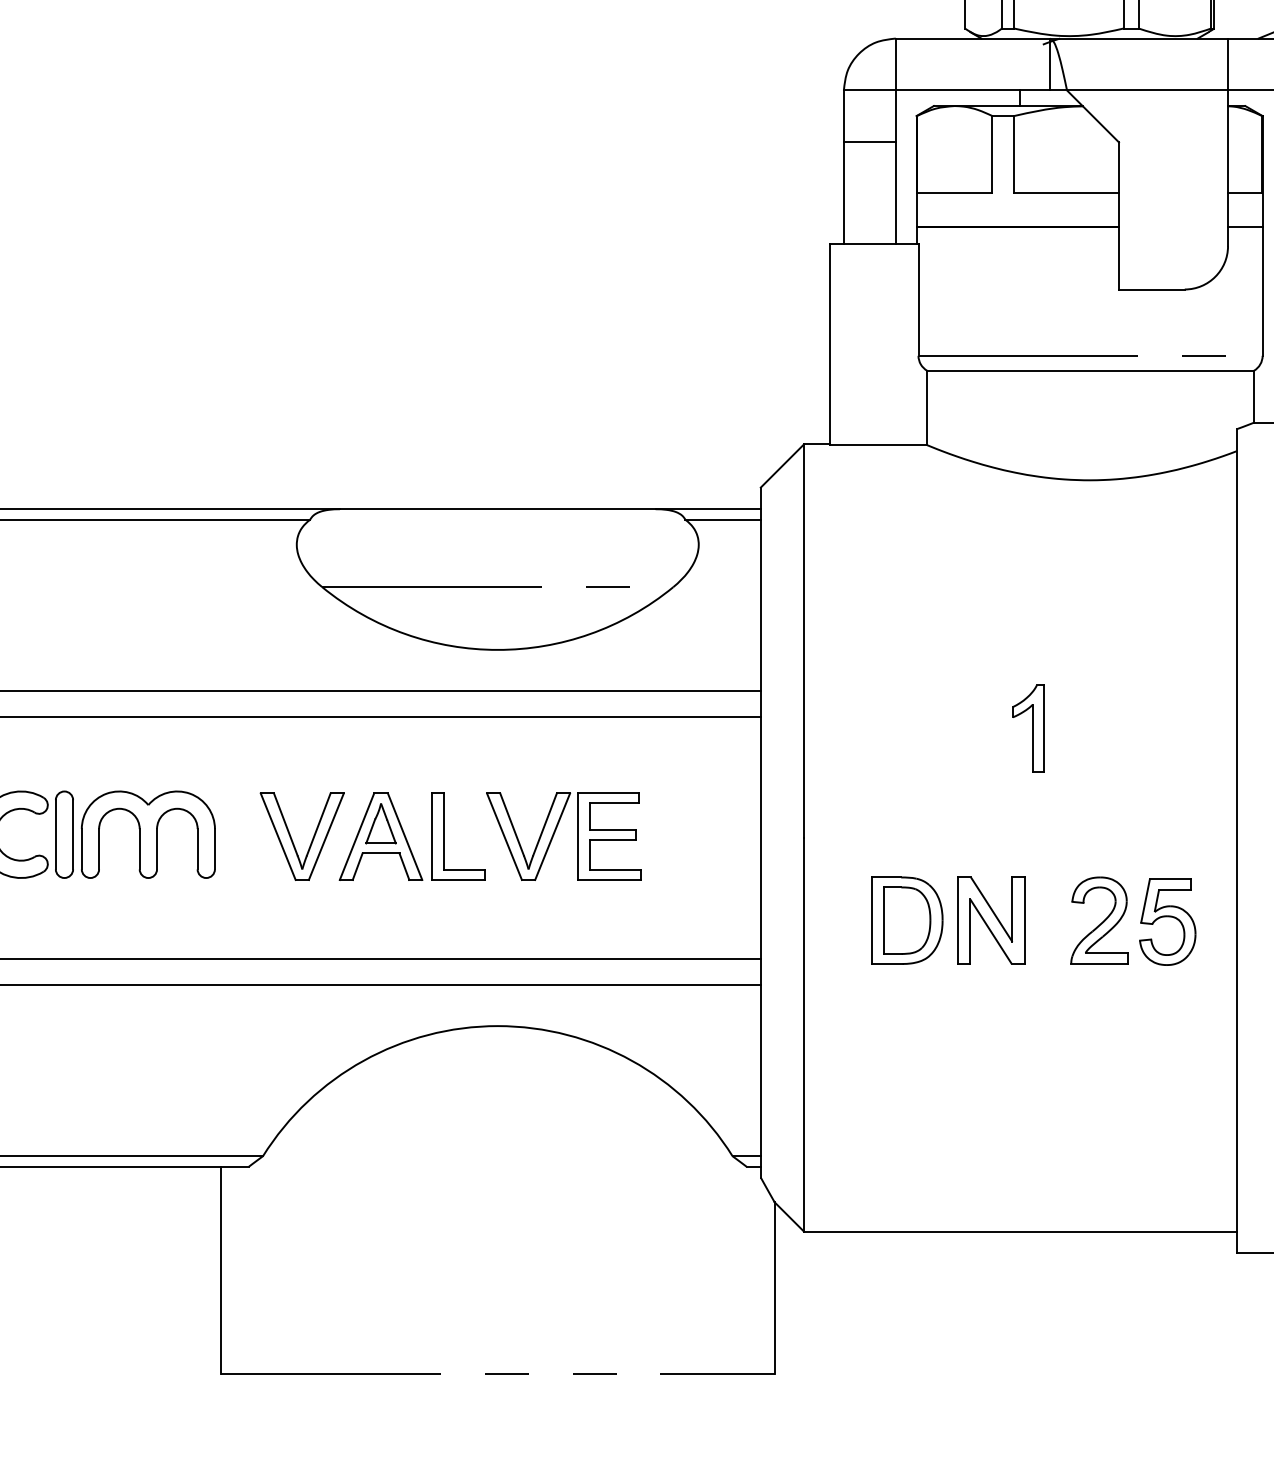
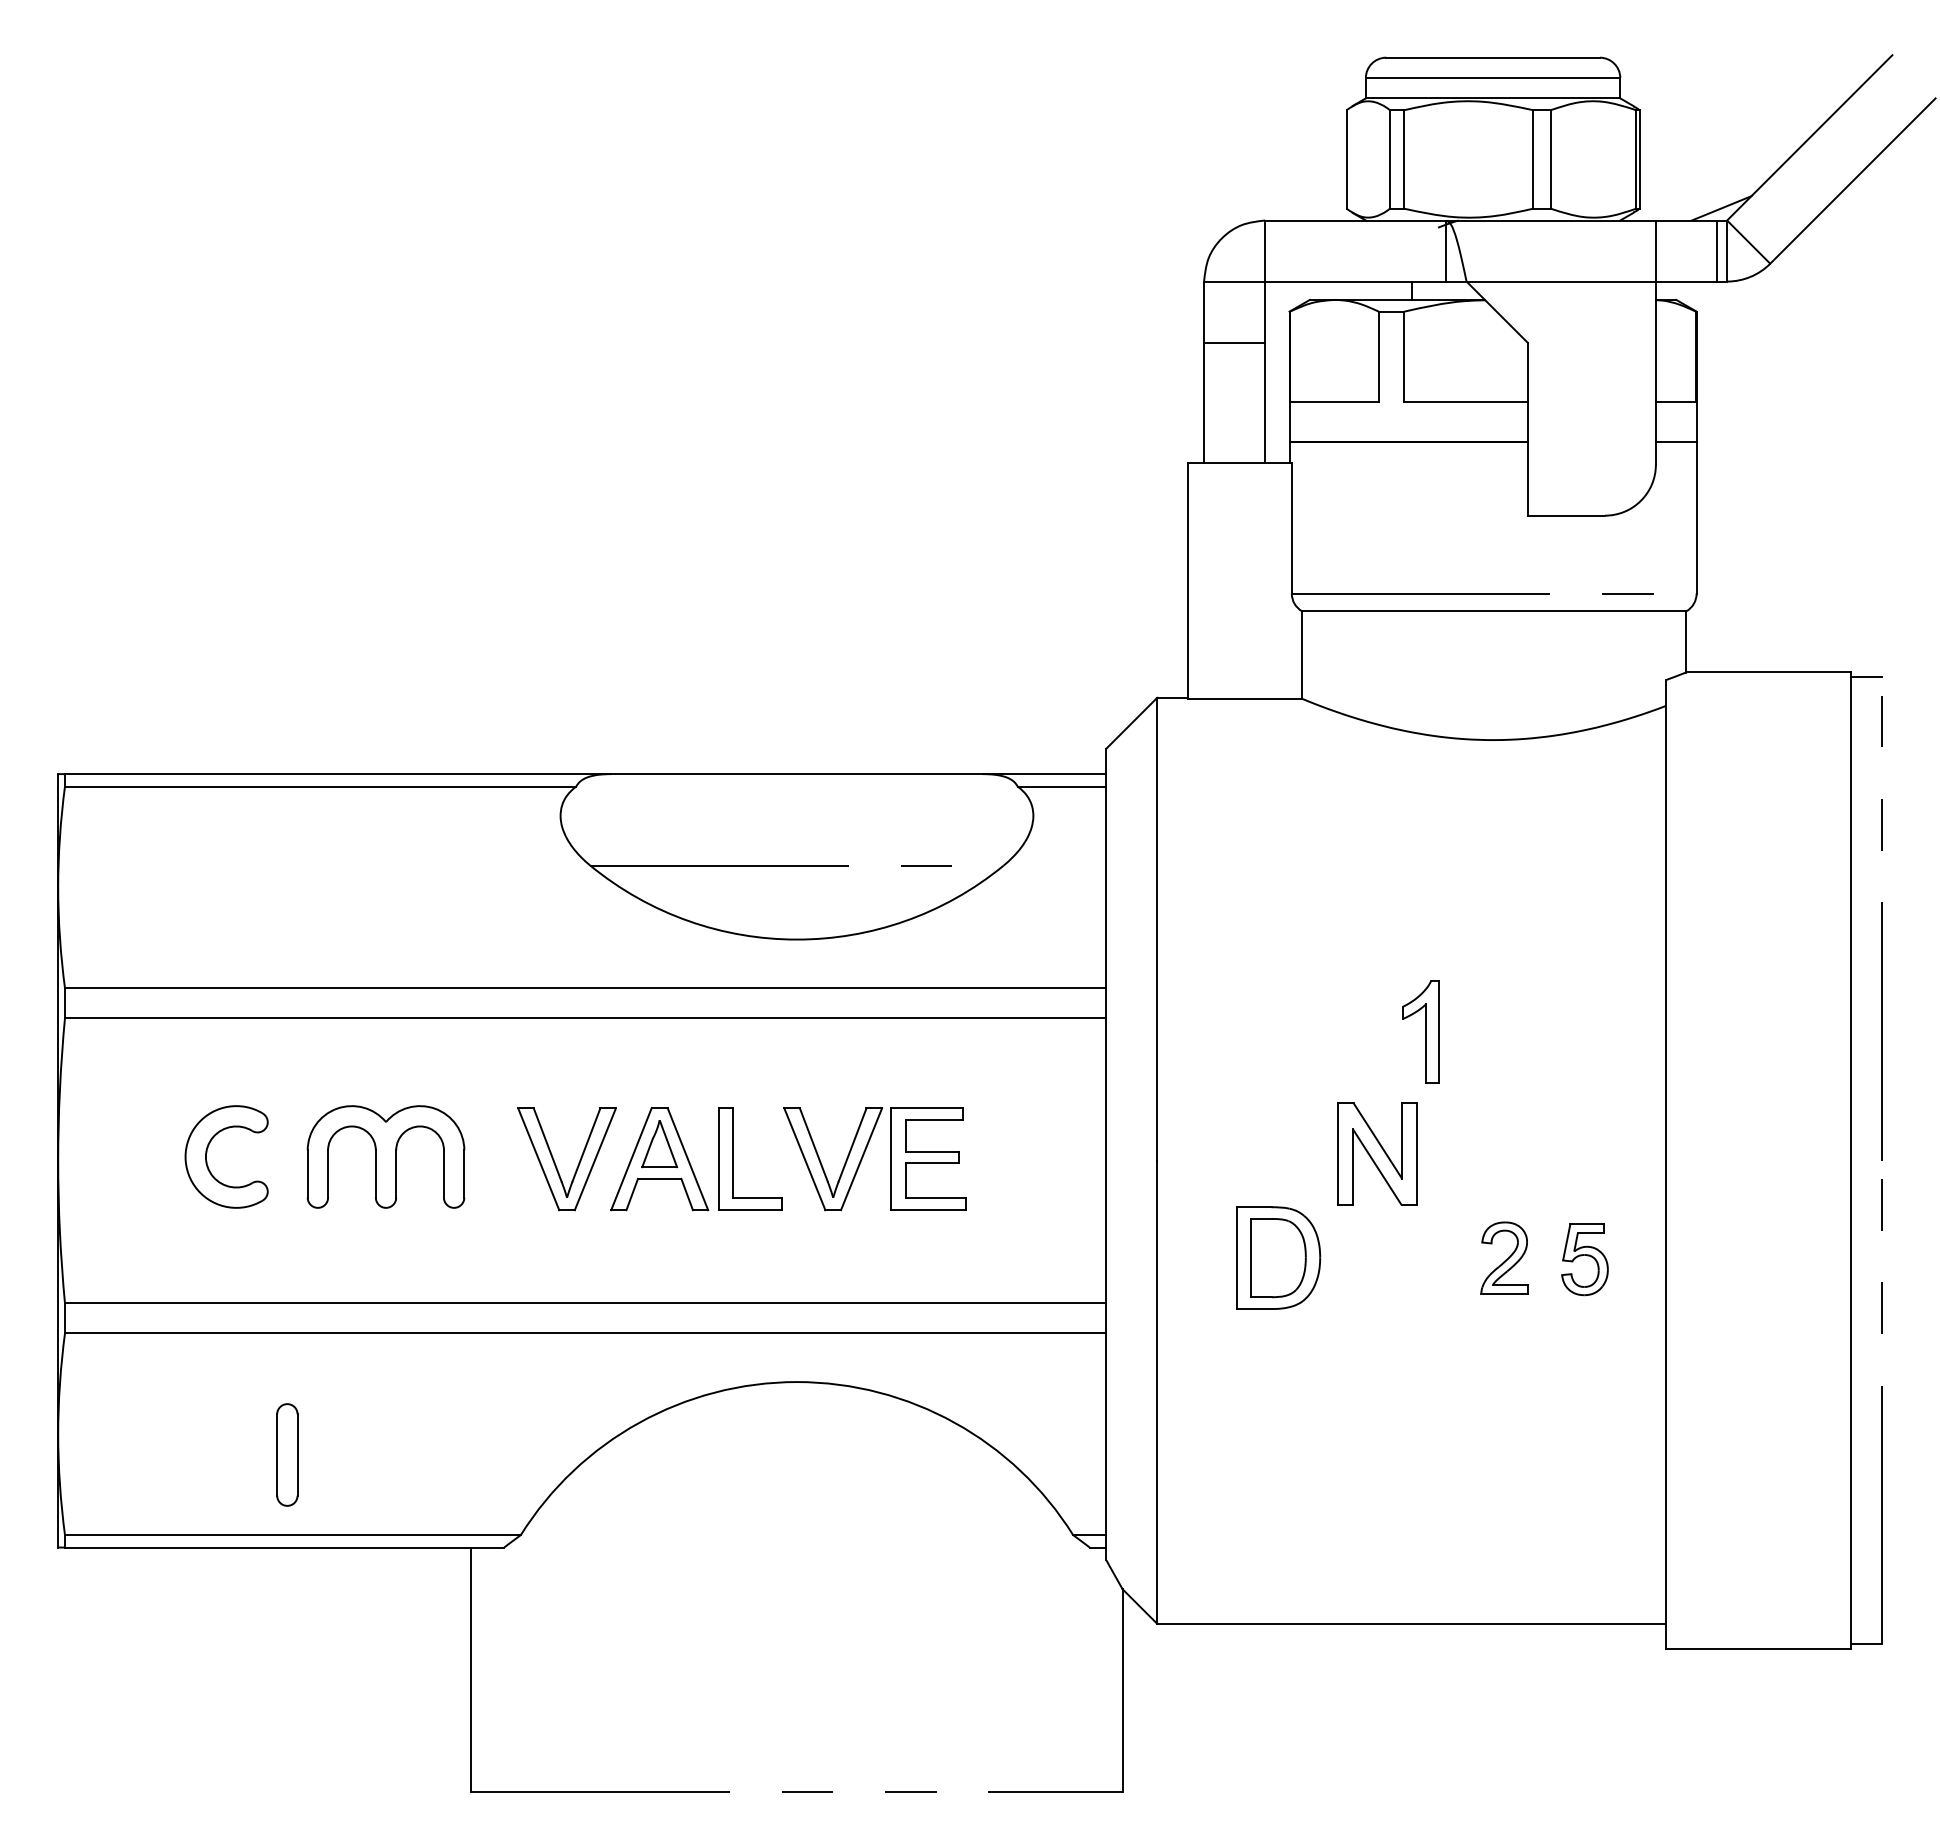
part: (64, 834) -> (287, 1454), moved
part: (991, 920) -> (1377, 1153), moved
part: (1099, 920) -> (1504, 1257), size x0.7
part: (1167, 921) -> (1584, 1259), size x0.7

